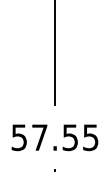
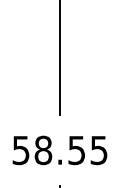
text: (39, 137) -> (43, 150), 57.55 -> 58.55

